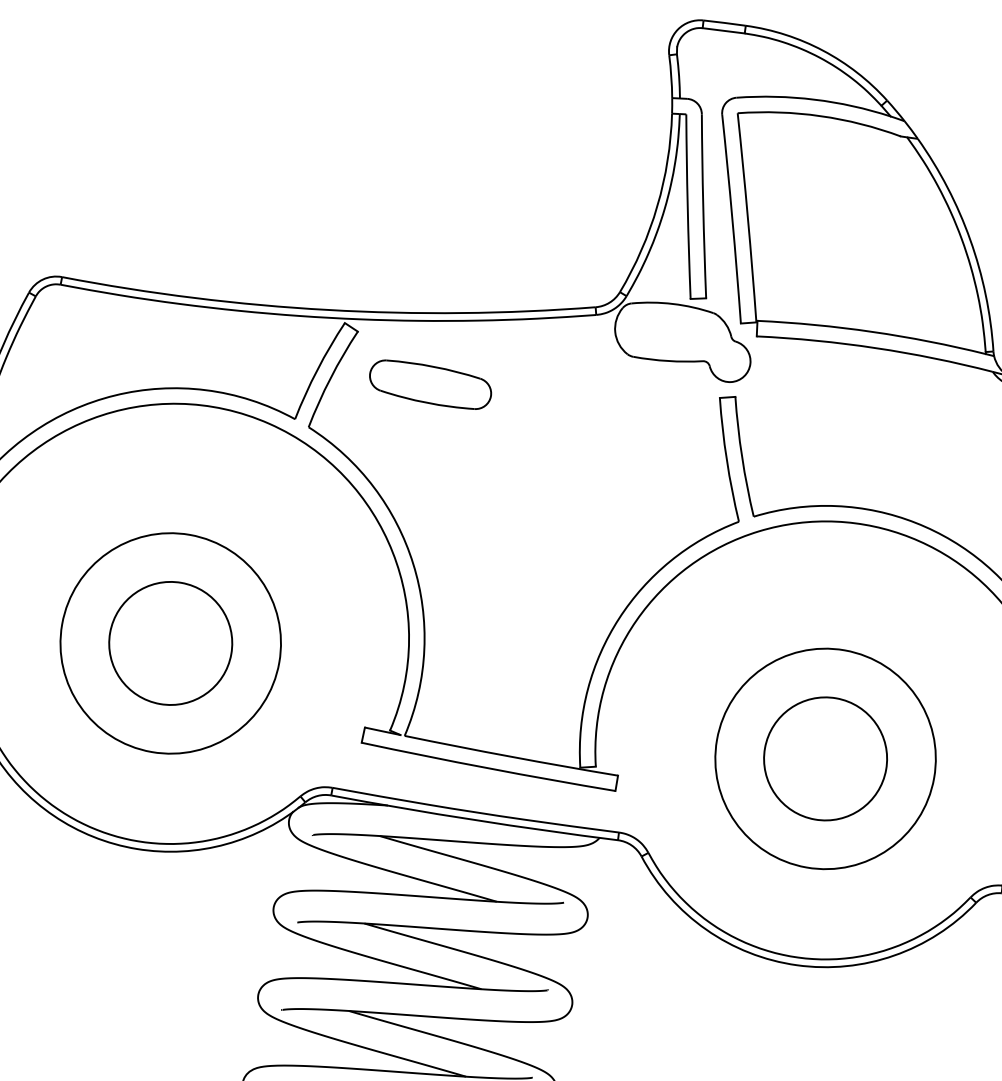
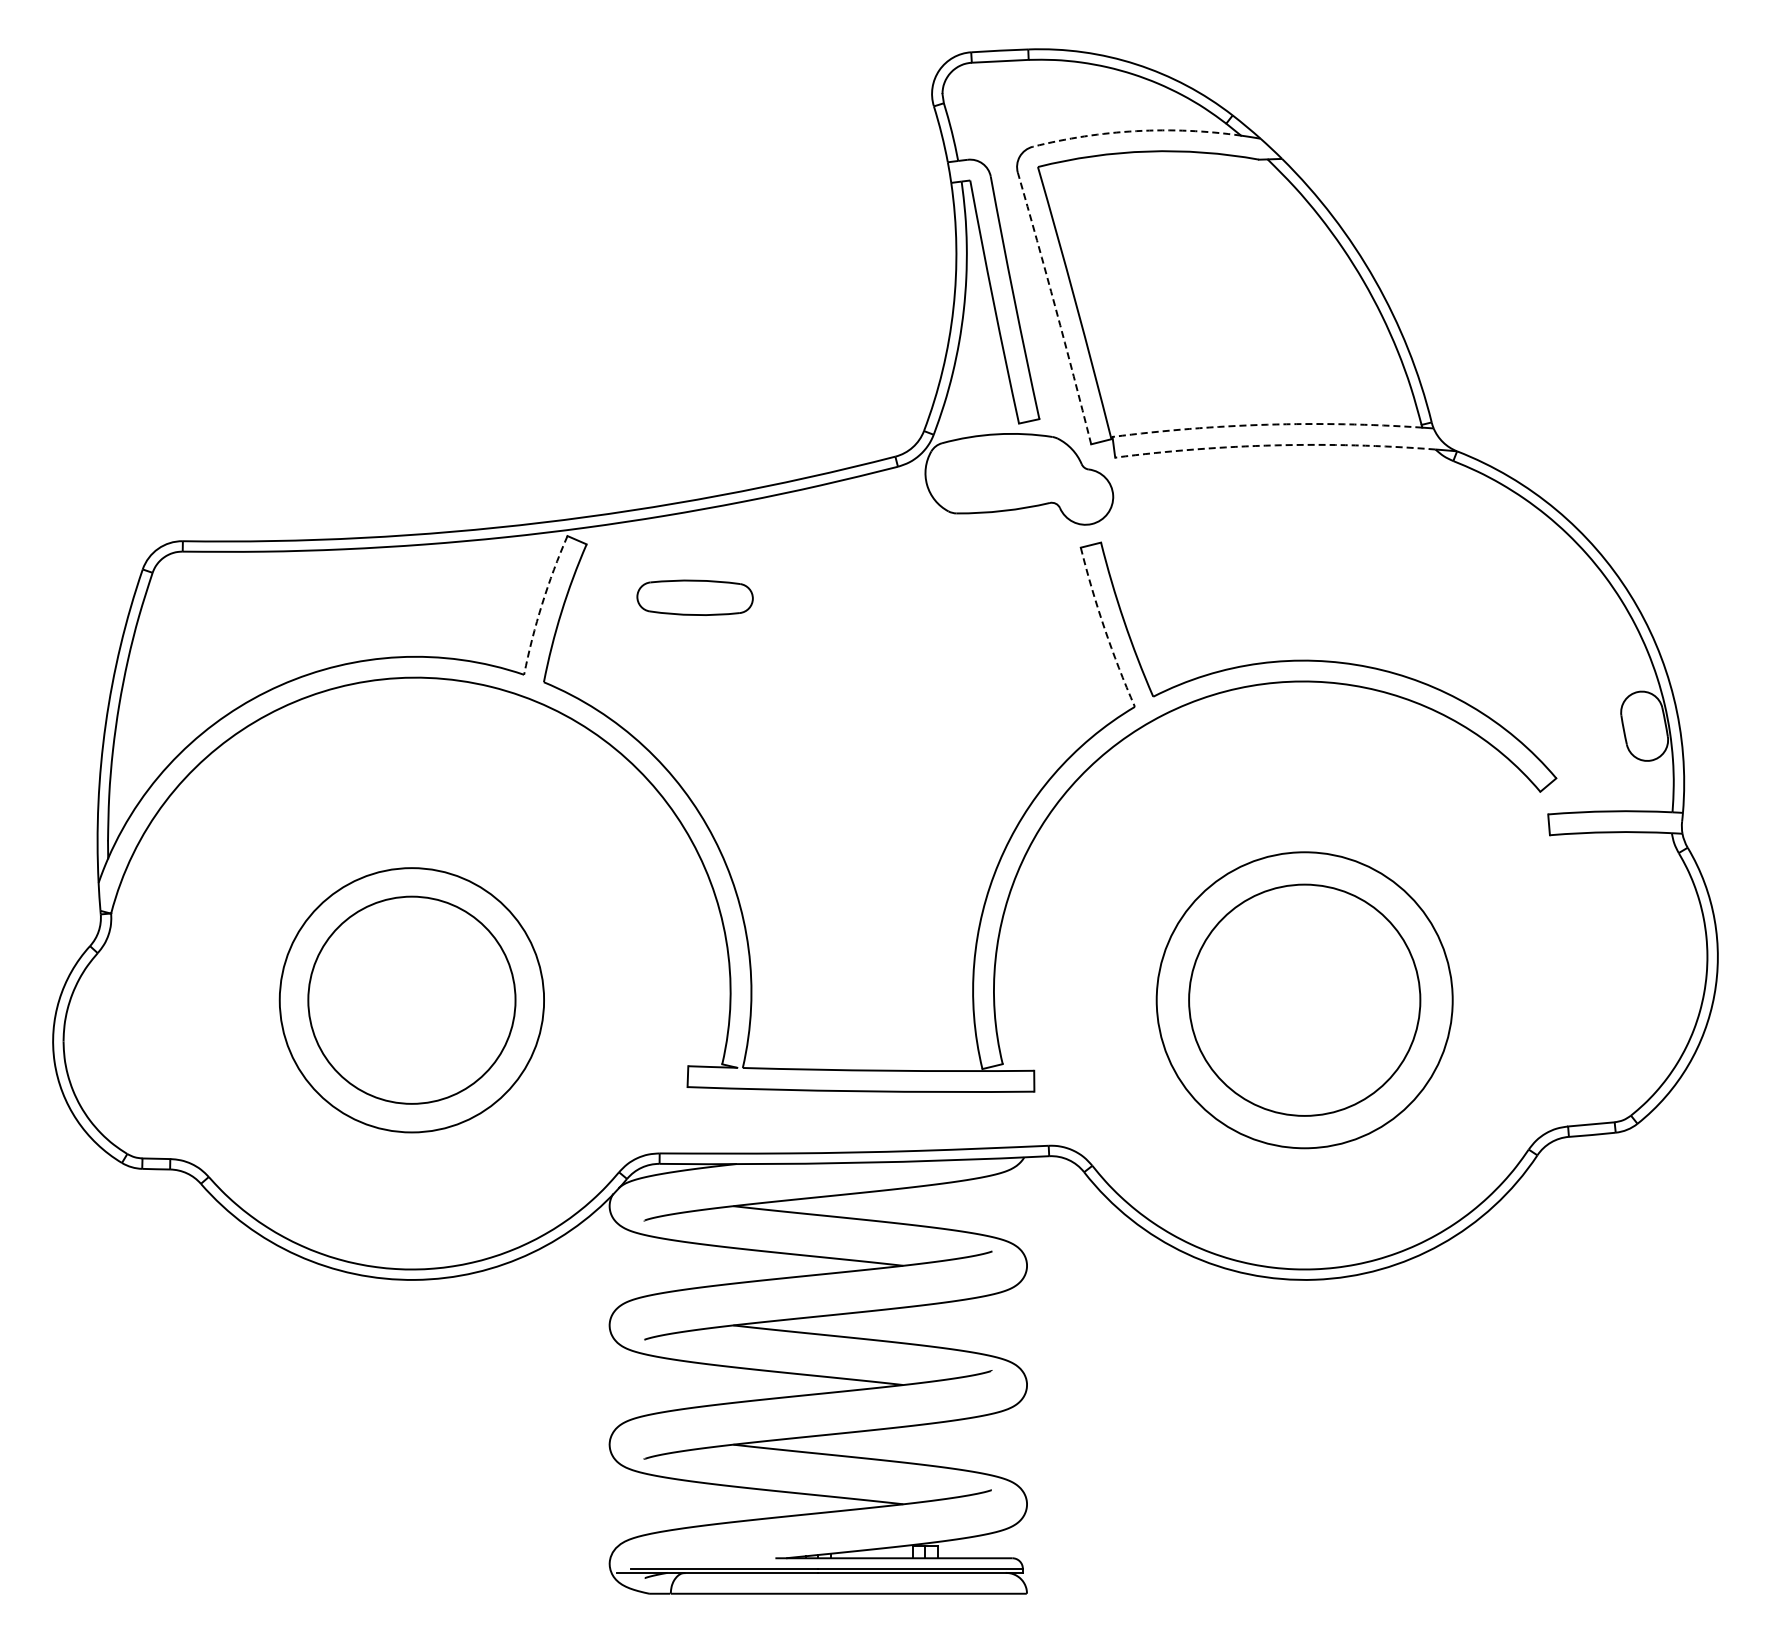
arc: (814, 99) -> (1136, 131), solid -> dashed
arc: (732, 219) -> (1055, 308), solid -> dashed
arc: (872, 331) -> (1267, 424), solid -> dashed
arc: (875, 348) -> (1275, 445), solid -> dashed
arc: (317, 370) -> (542, 604), solid -> dashed
part: (430, 384) -> (694, 597), size x0.7
arc: (726, 460) -> (1104, 628), solid -> dashed
circle: (170, 642) -> (411, 999), size x1.6
circle: (170, 643) -> (411, 1000), size x0.7
circle: (825, 758) -> (1304, 999), size x1.4

